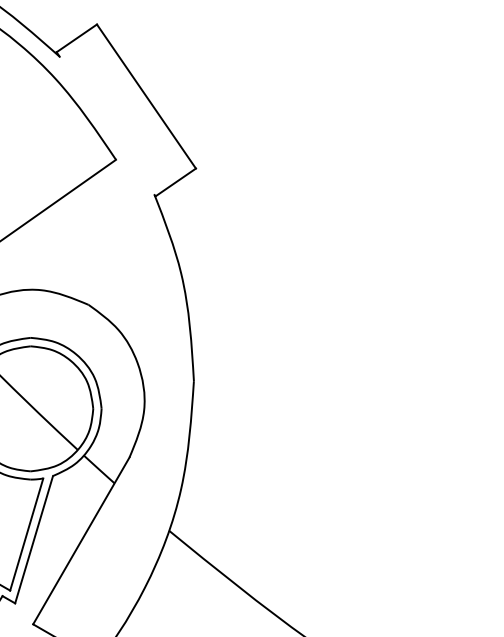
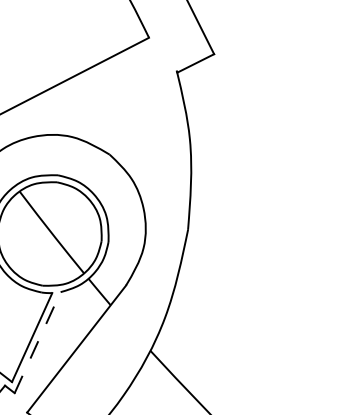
line: (34, 539) -> (38, 342), solid -> dashed

